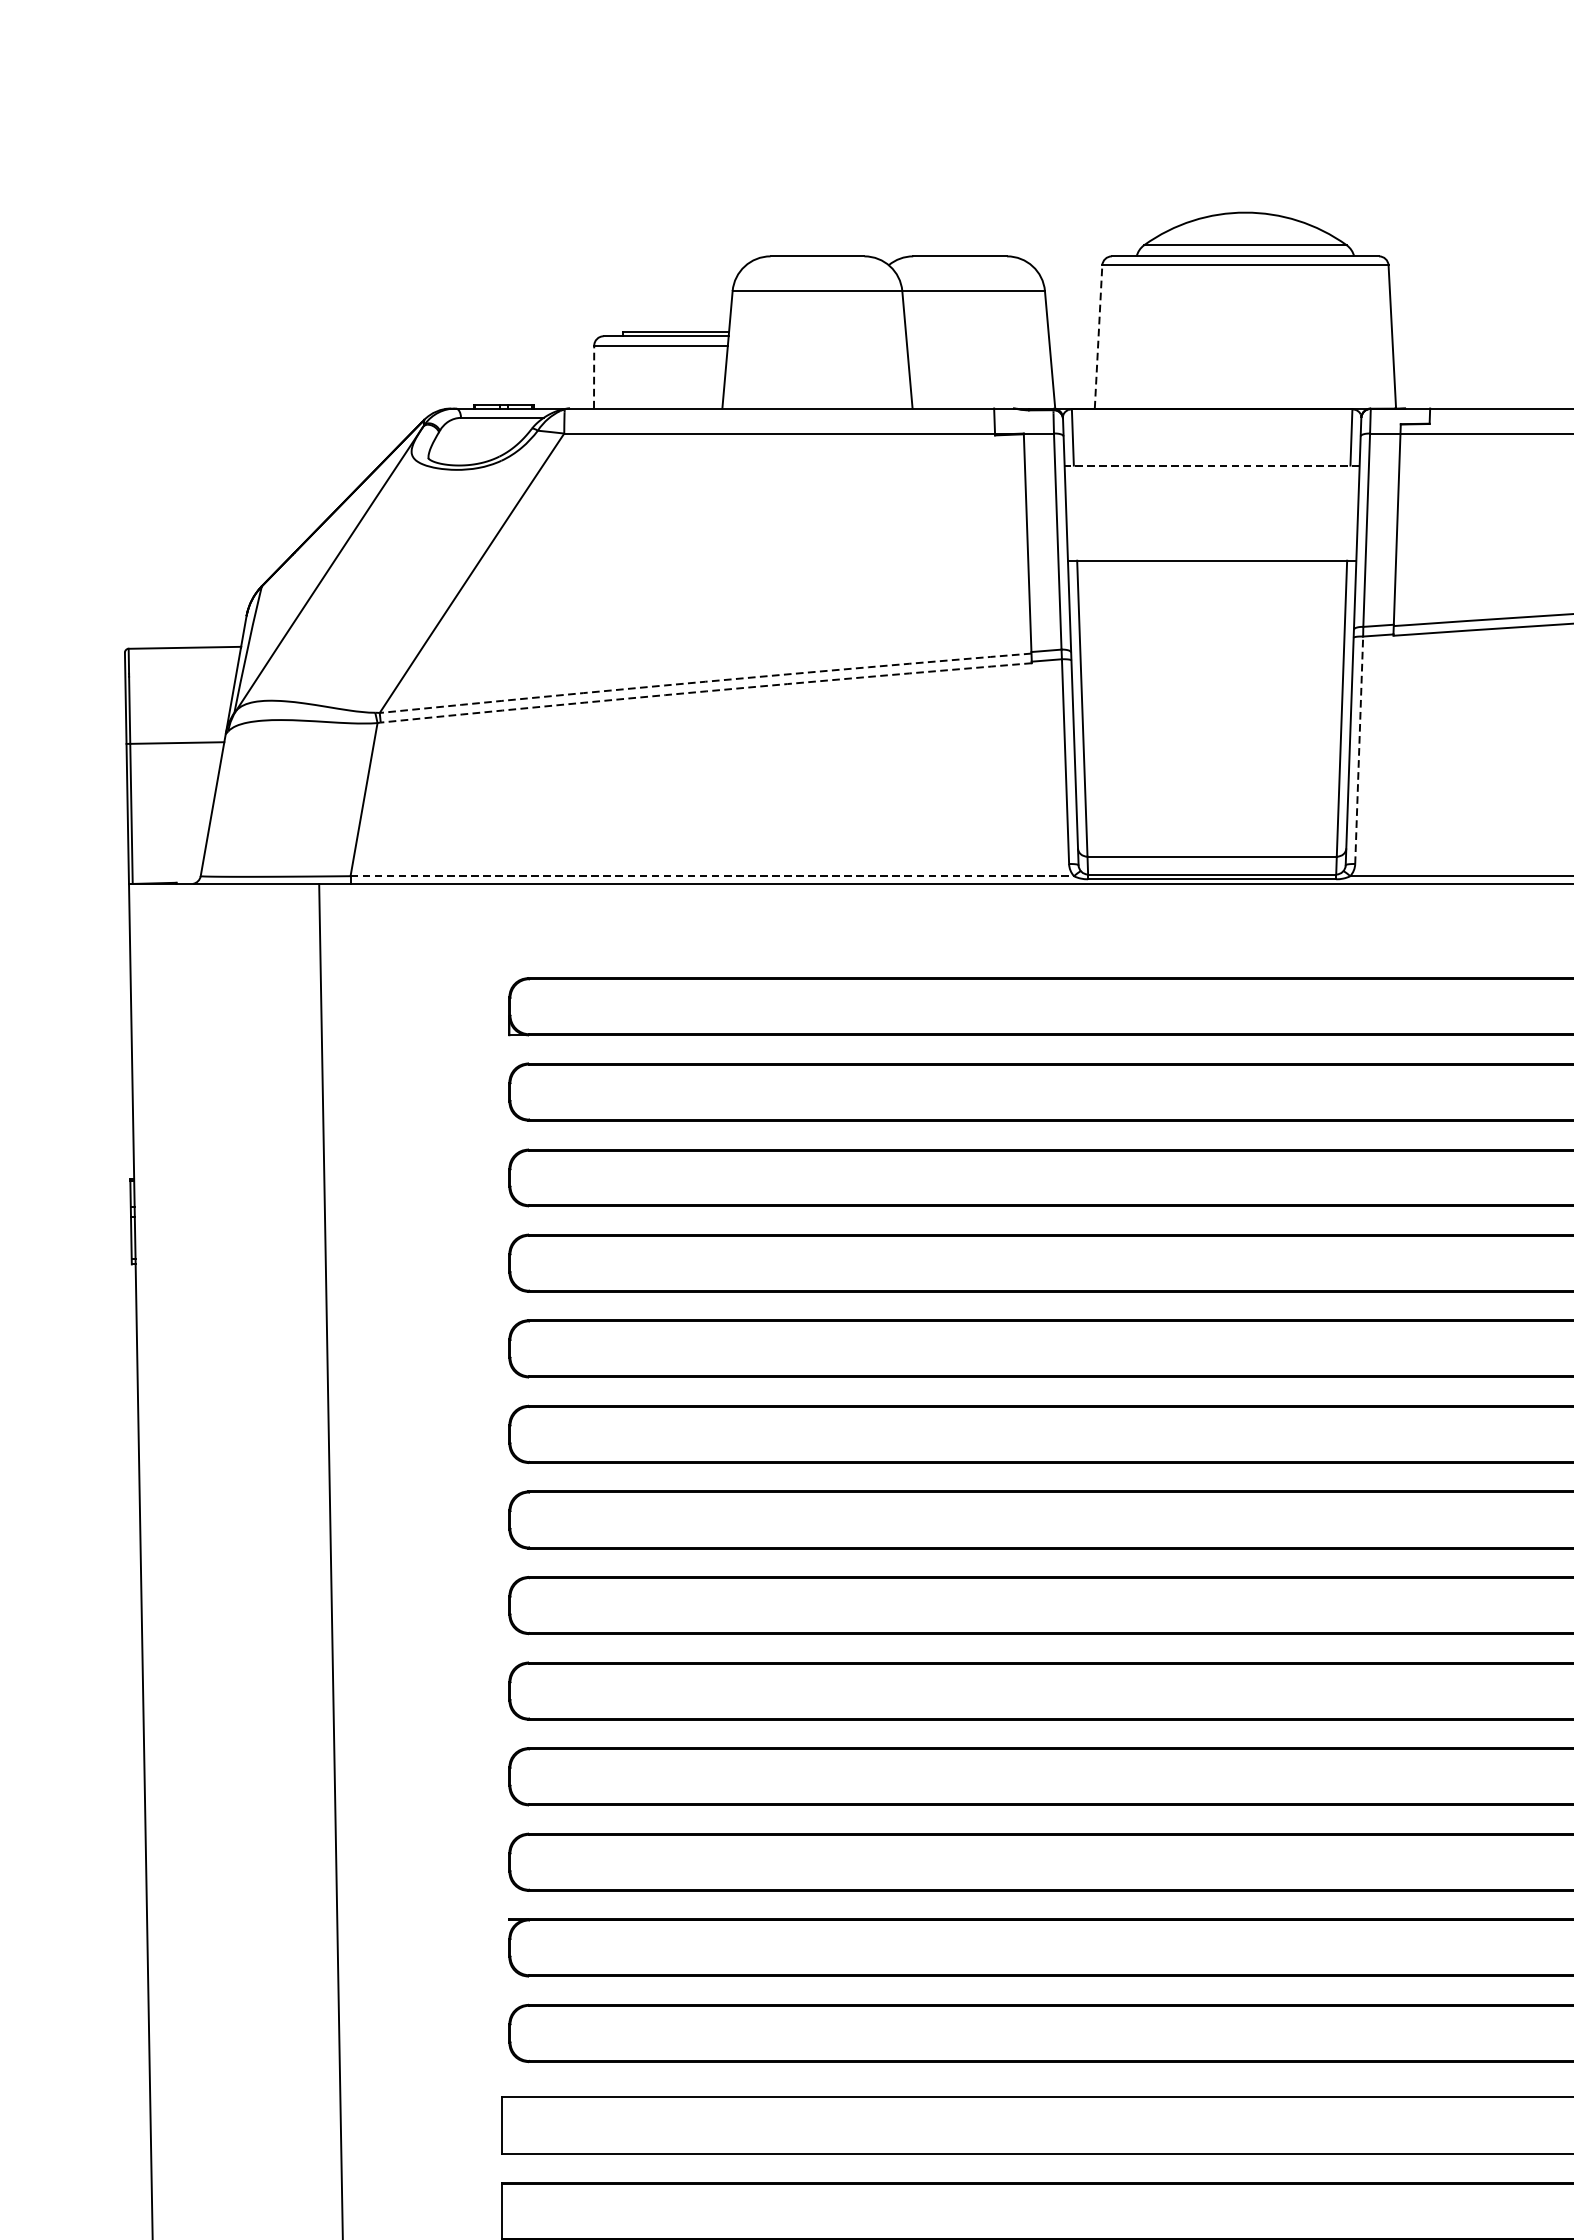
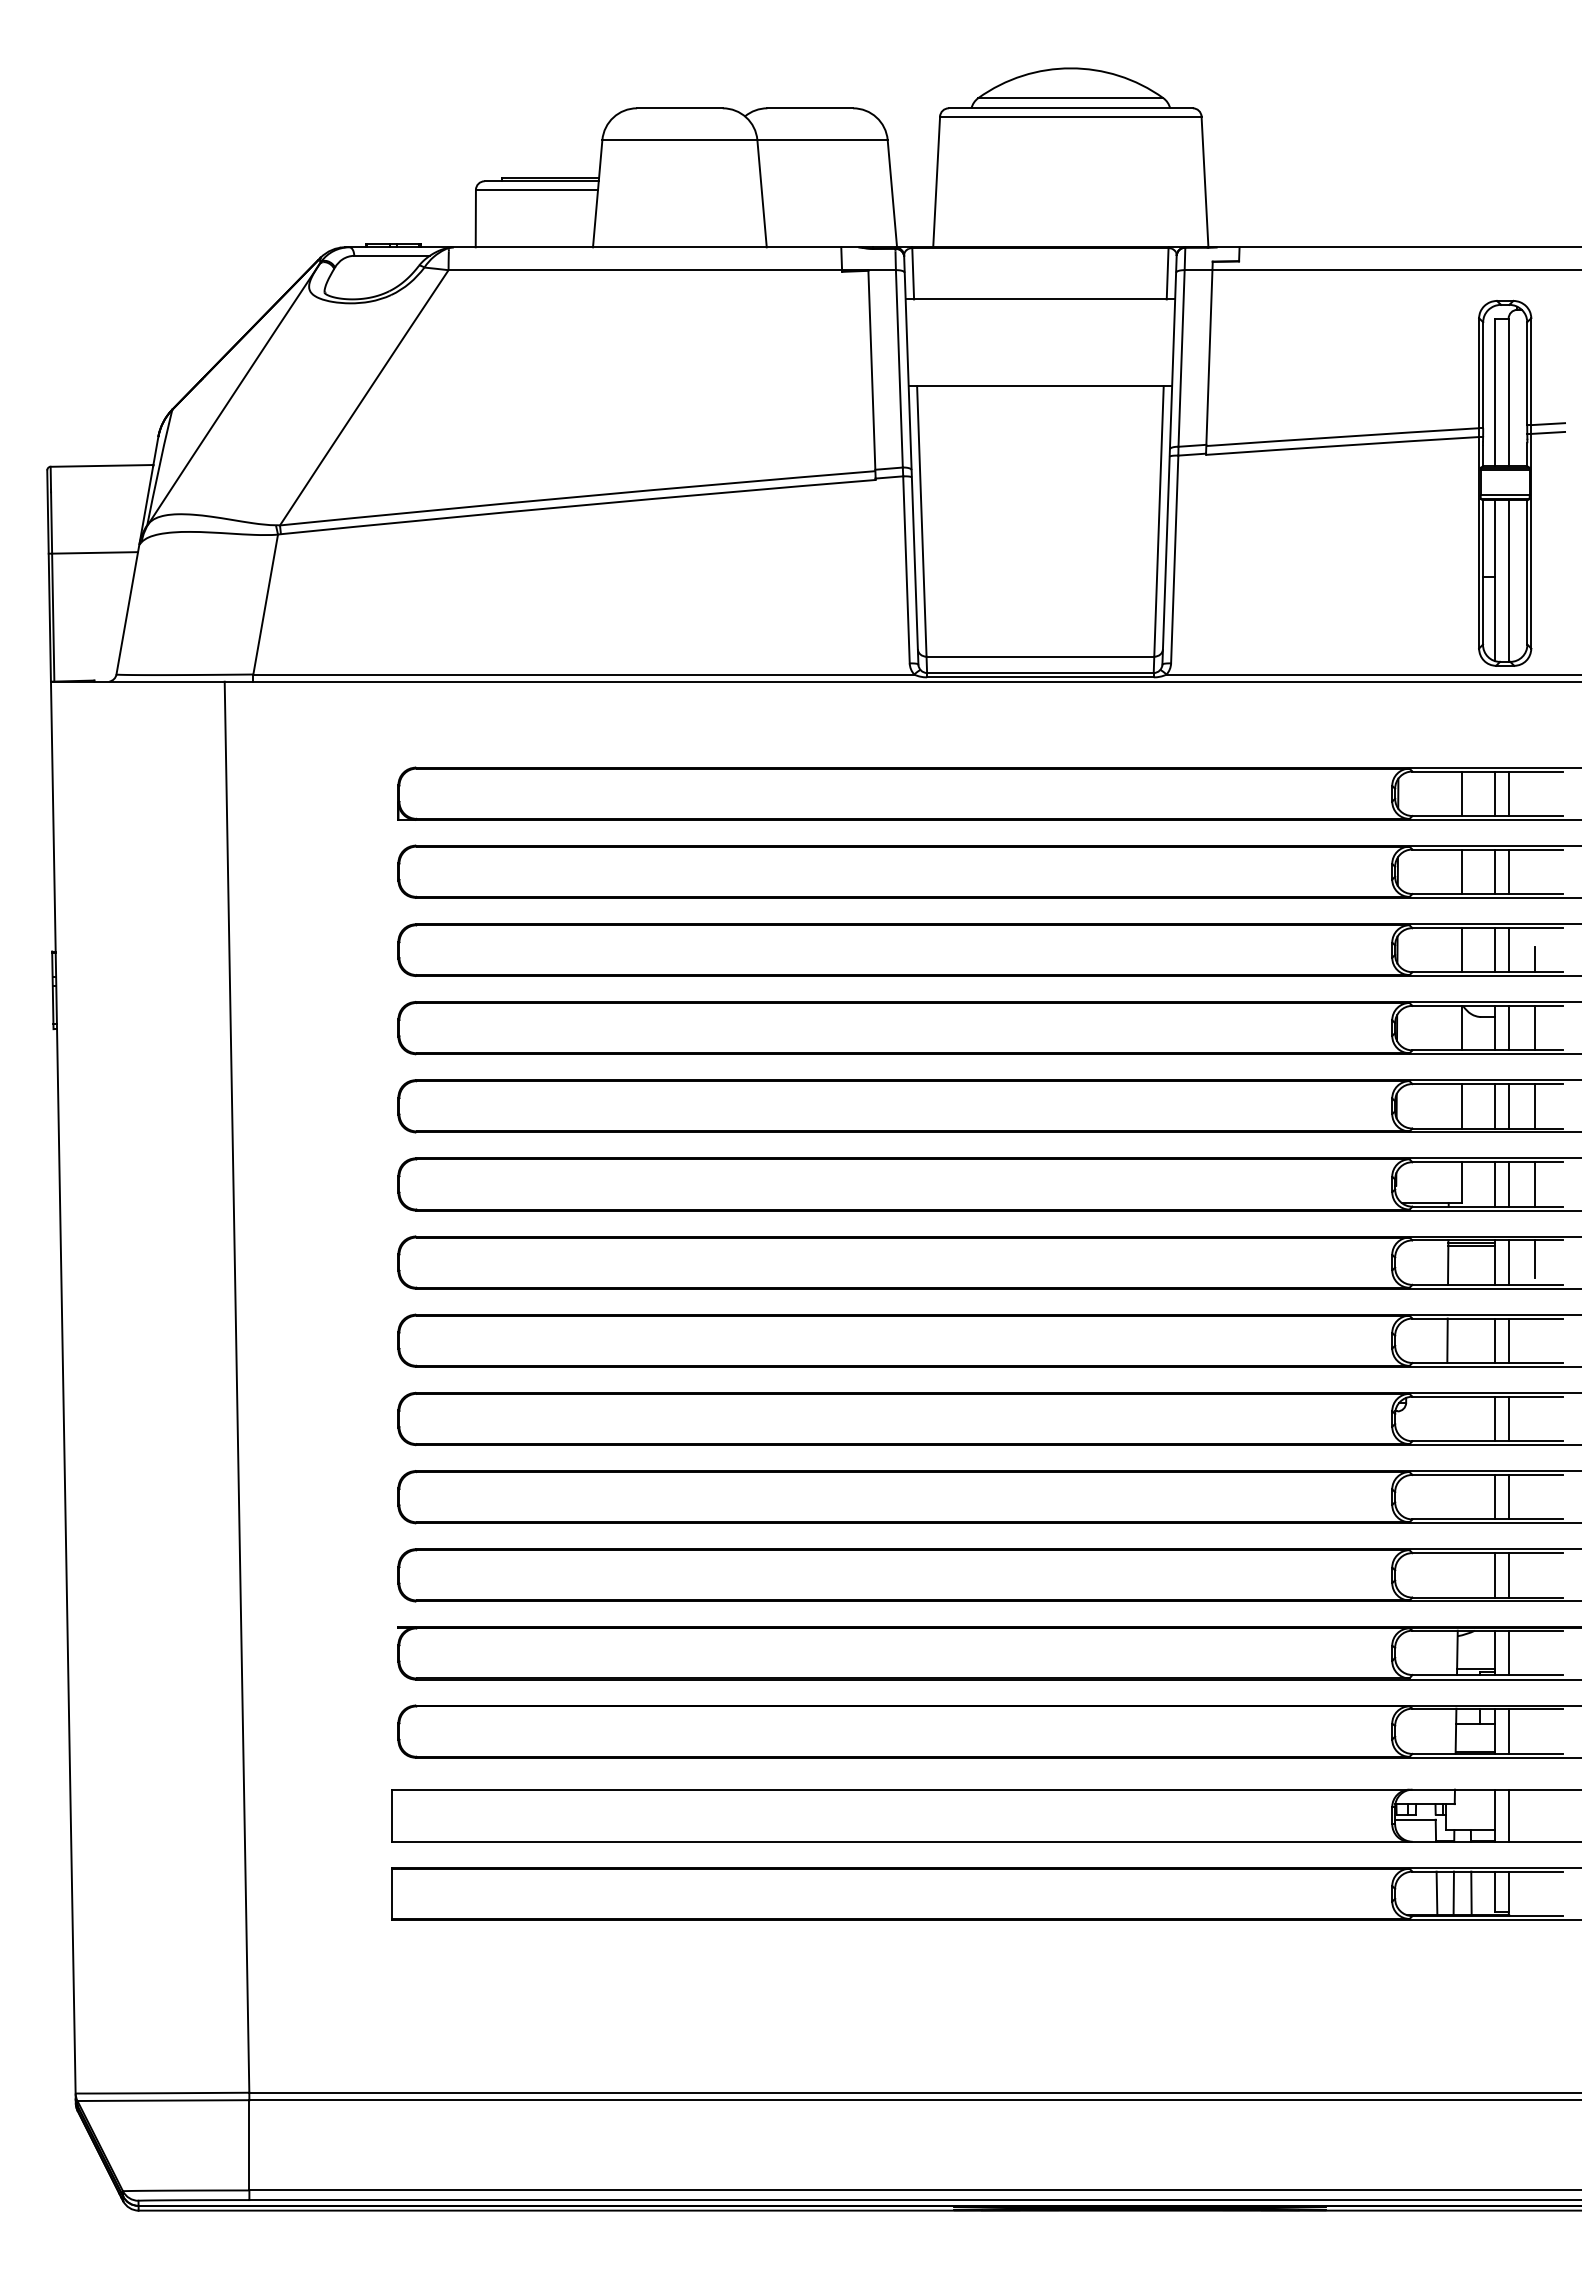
line: (1098, 336) -> (936, 181), dashed -> solid
line: (593, 376) -> (475, 218), dashed -> solid
line: (1212, 465) -> (1040, 299), dashed -> solid
arc: (705, 681) -> (577, 496), dashed -> solid
arc: (706, 691) -> (578, 505), dashed -> solid
line: (1358, 750) -> (1174, 559), dashed -> solid
line: (713, 876) -> (584, 674), dashed -> solid

